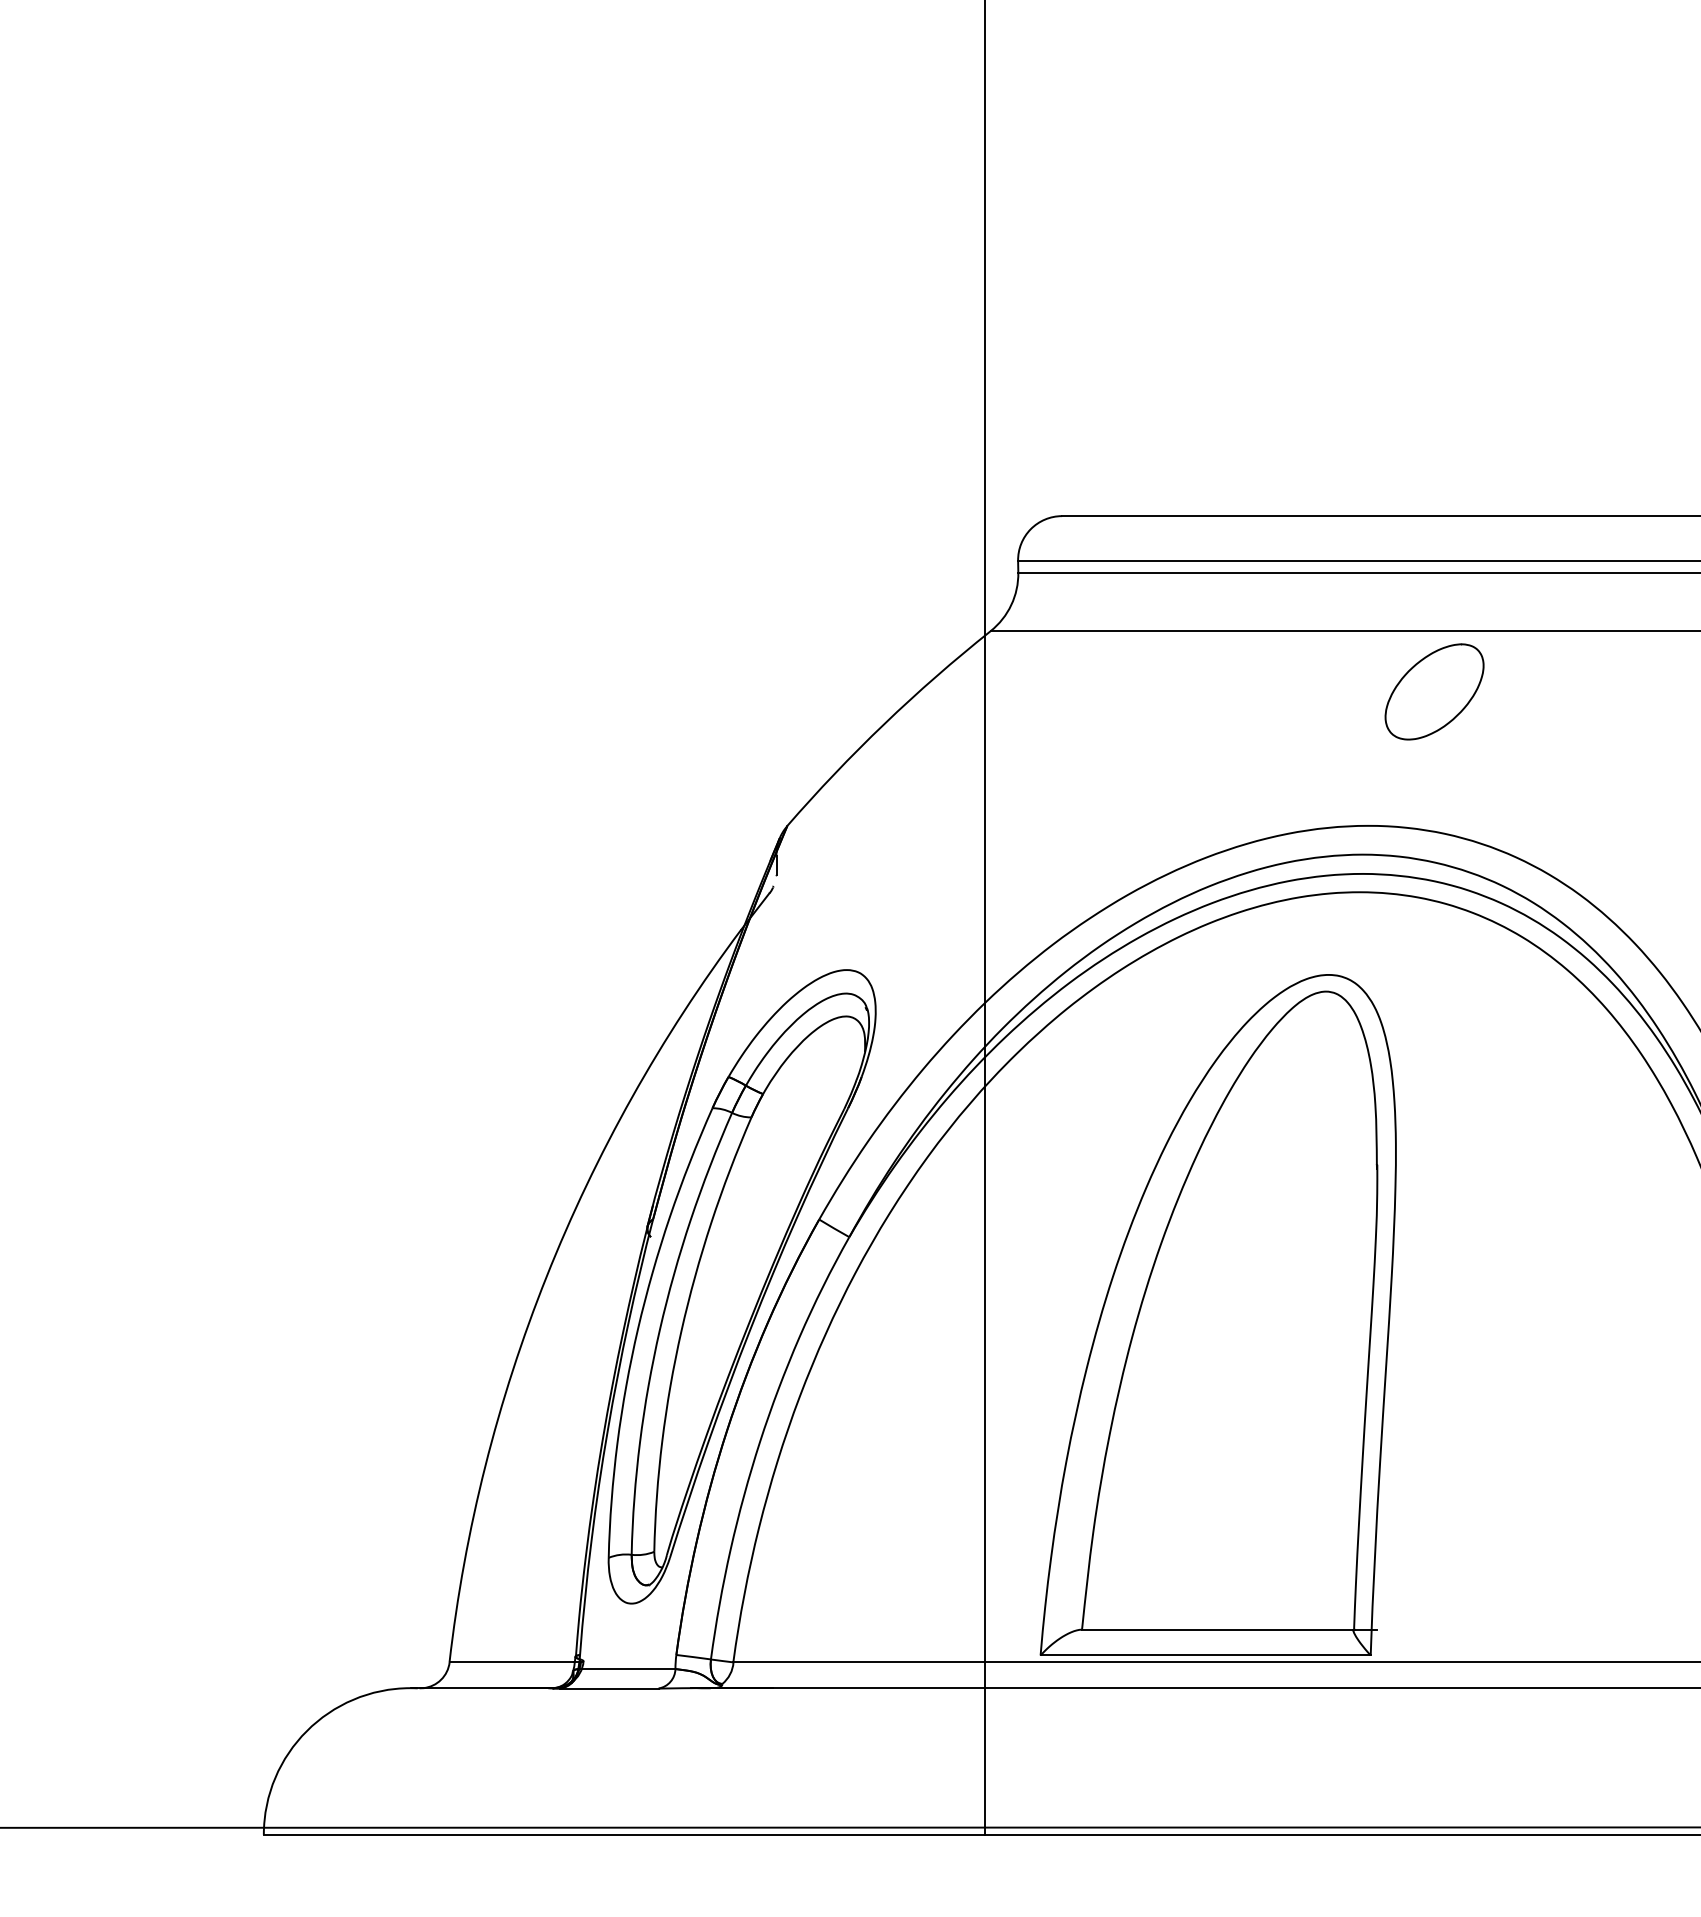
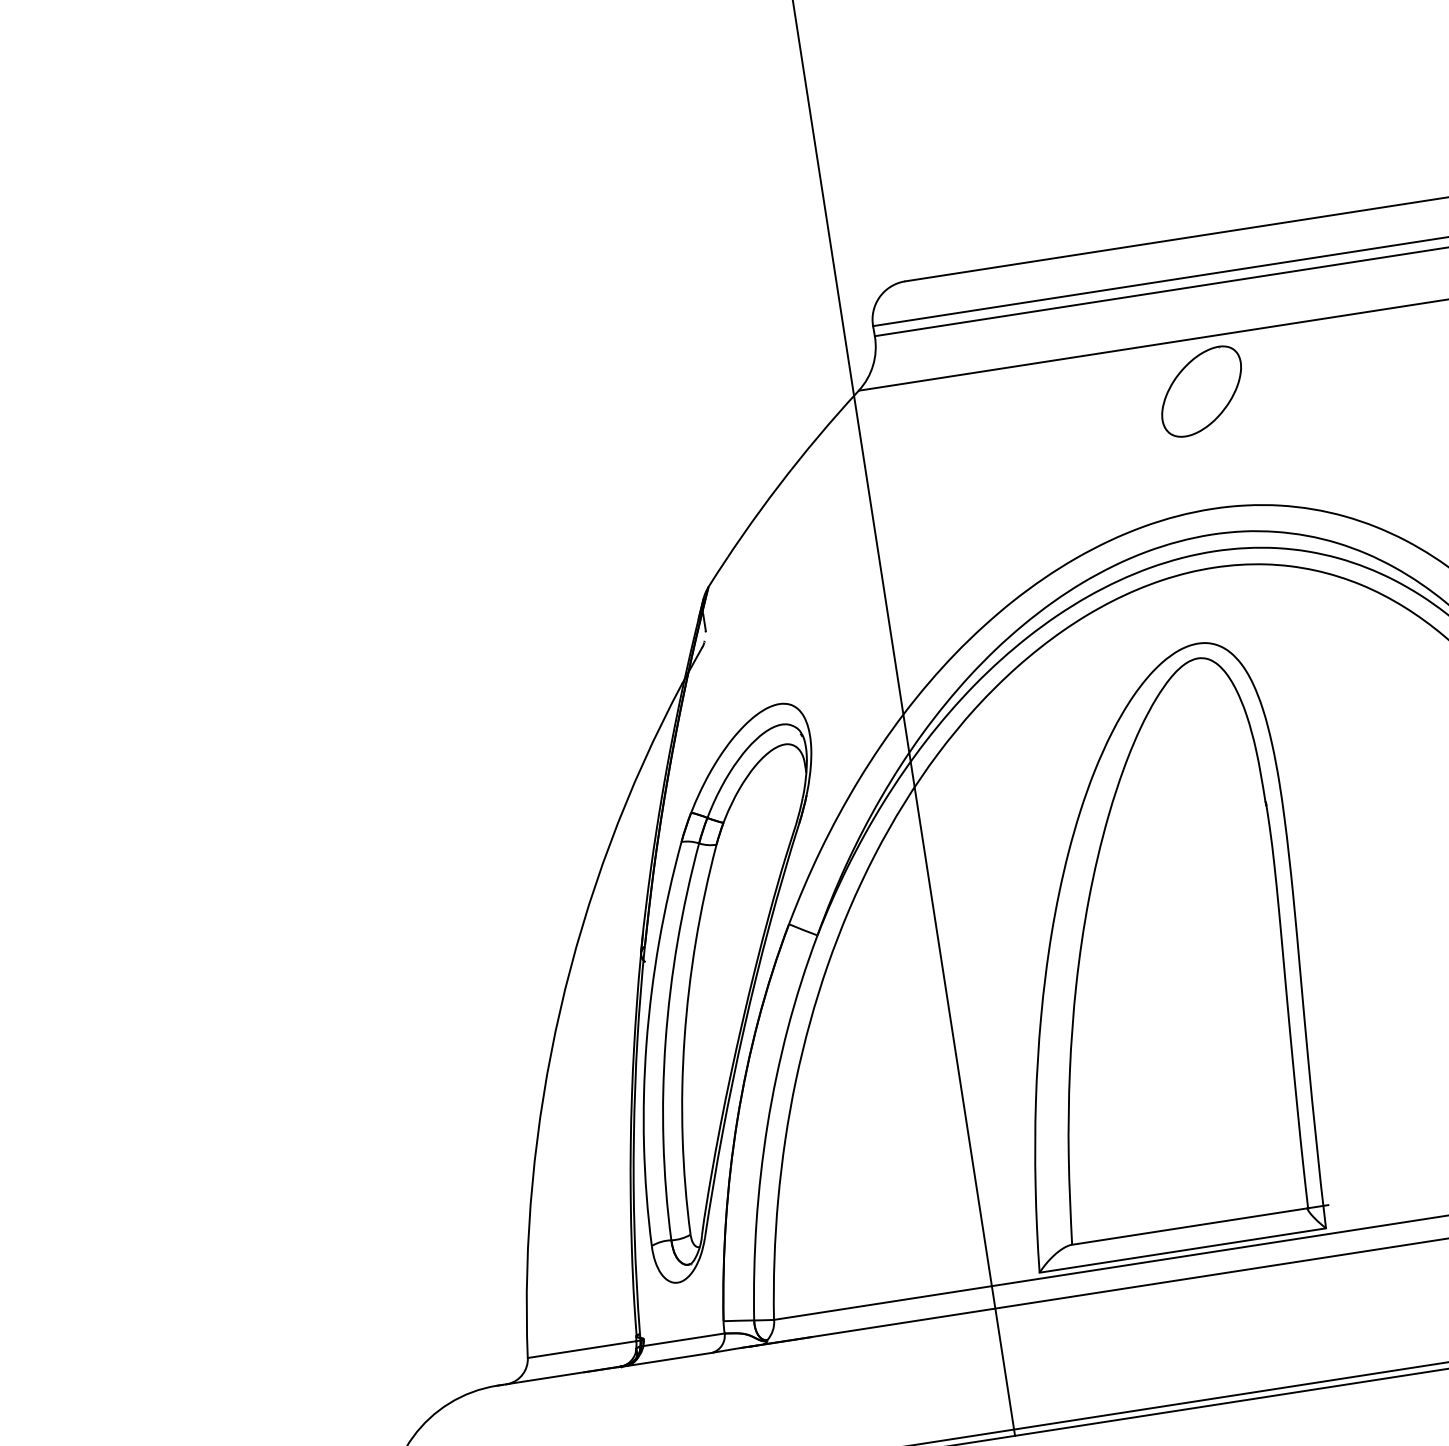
part: (1434, 691) -> (1201, 391), moved

